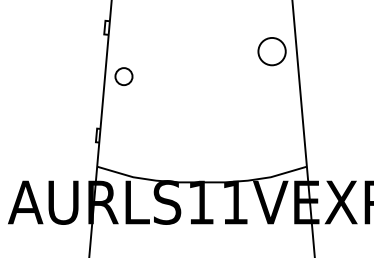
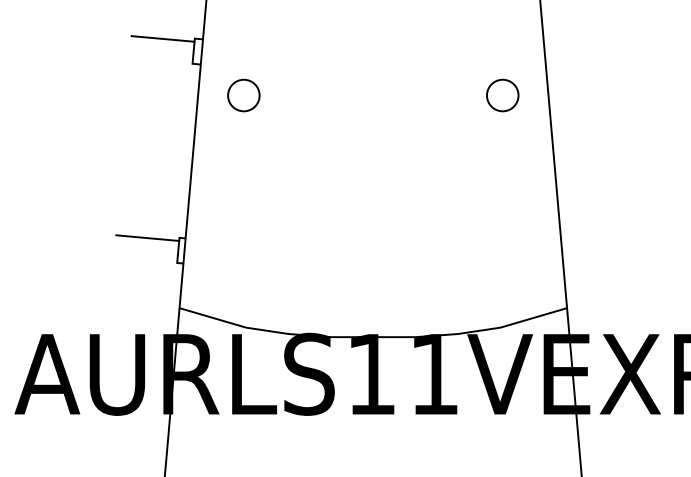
line: (88, 20) -> (163, 38), added
circle: (271, 51) -> (501, 95), size x0.62
circle: (123, 76) -> (242, 95), moved
line: (79, 128) -> (146, 237), added

